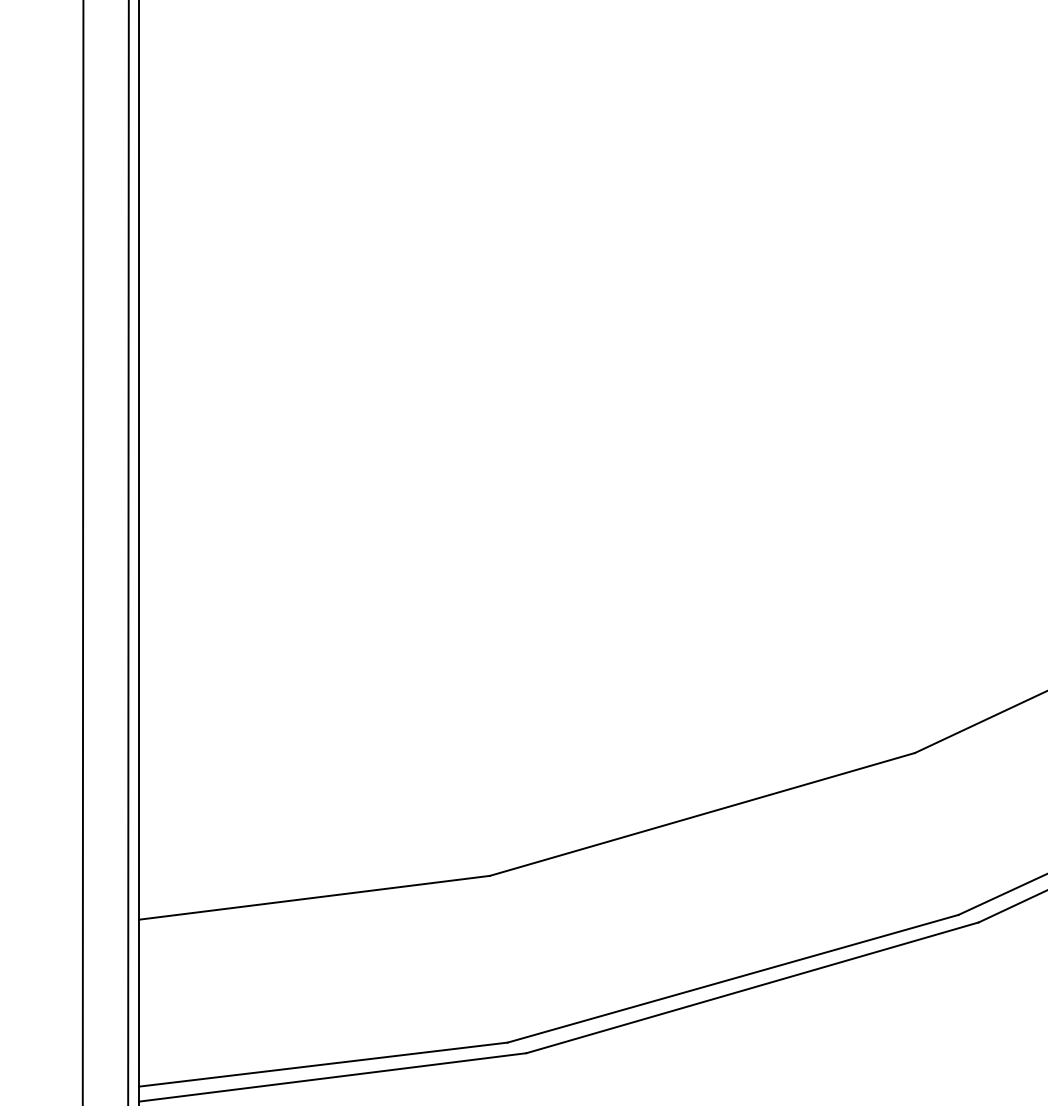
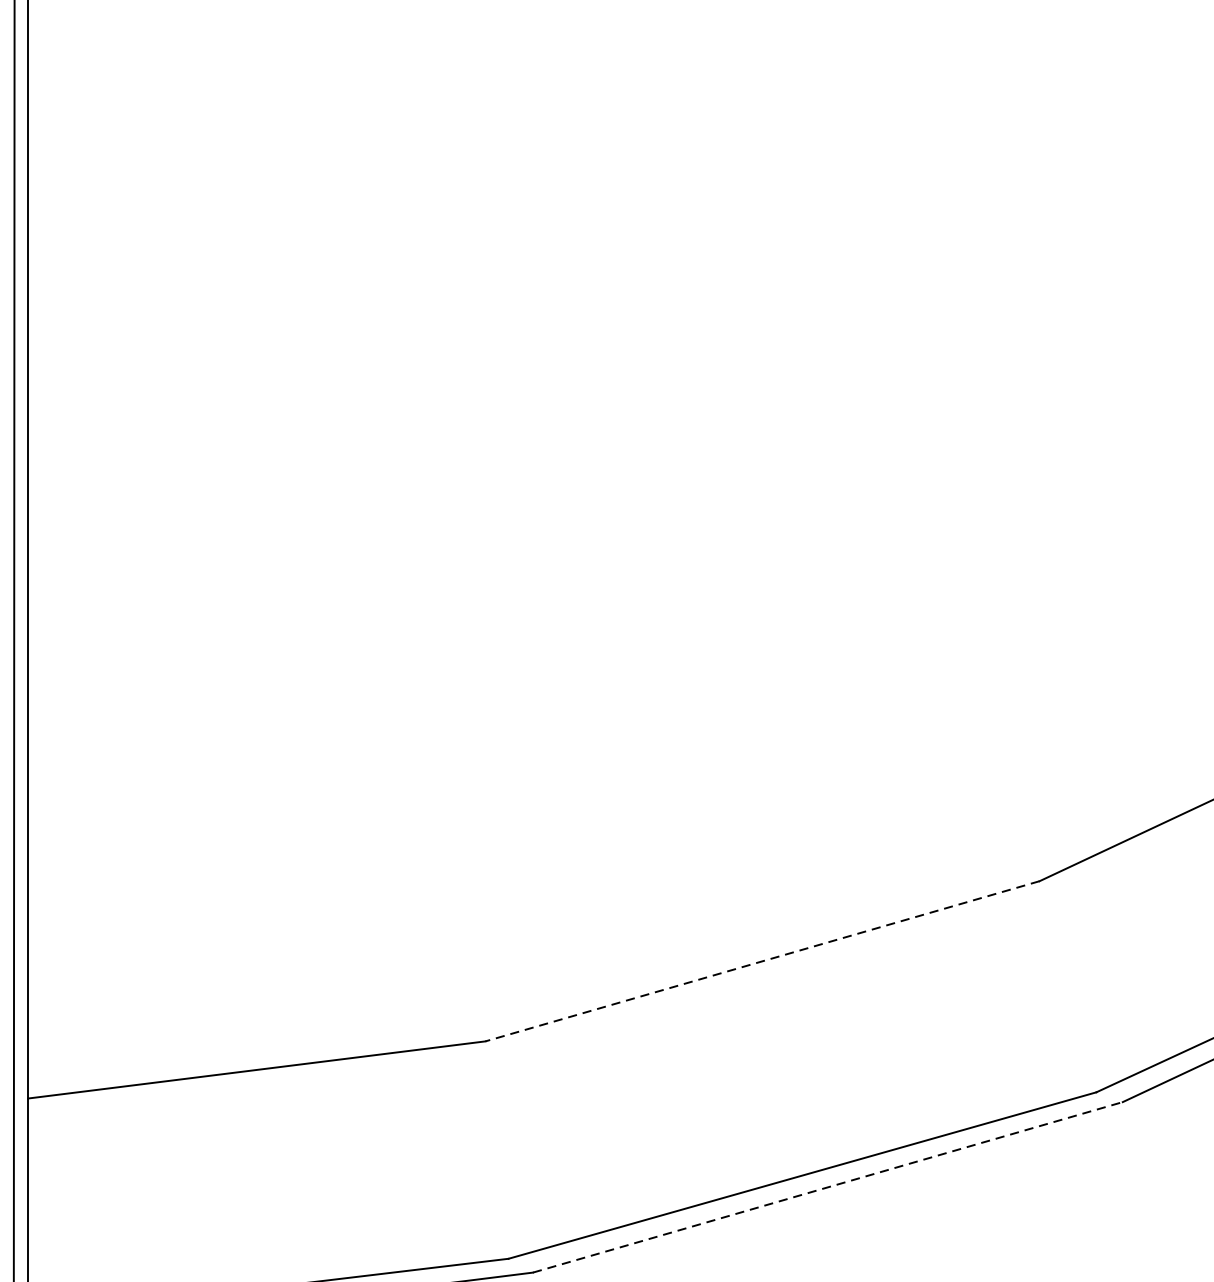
line: (701, 814) -> (761, 961), solid -> dashed
line: (753, 987) -> (829, 1186), solid -> dashed

